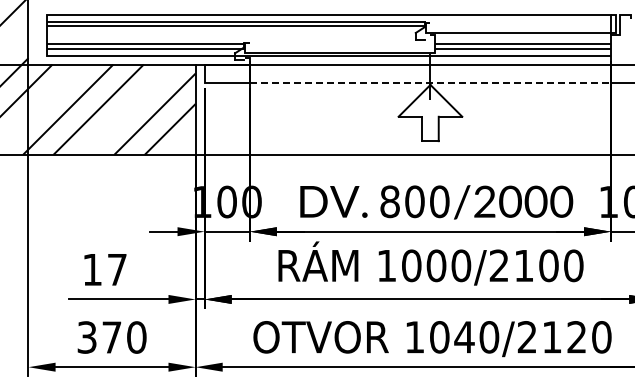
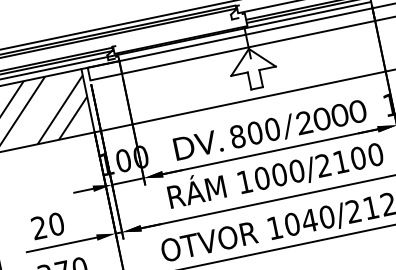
line: (430, 82) -> (248, 47), dashed -> solid
text: (105, 269) -> (48, 225), 17 -> 20

